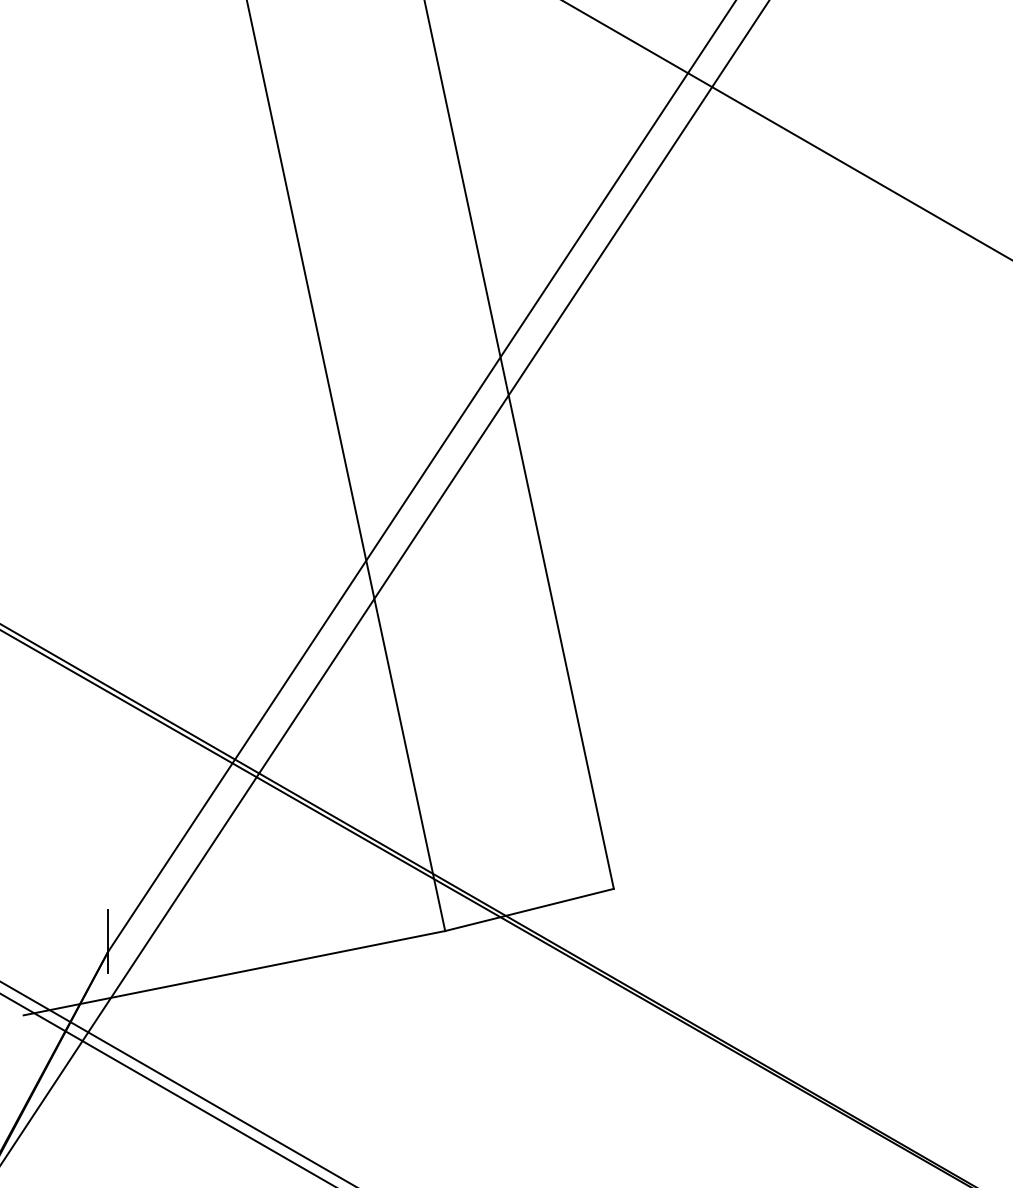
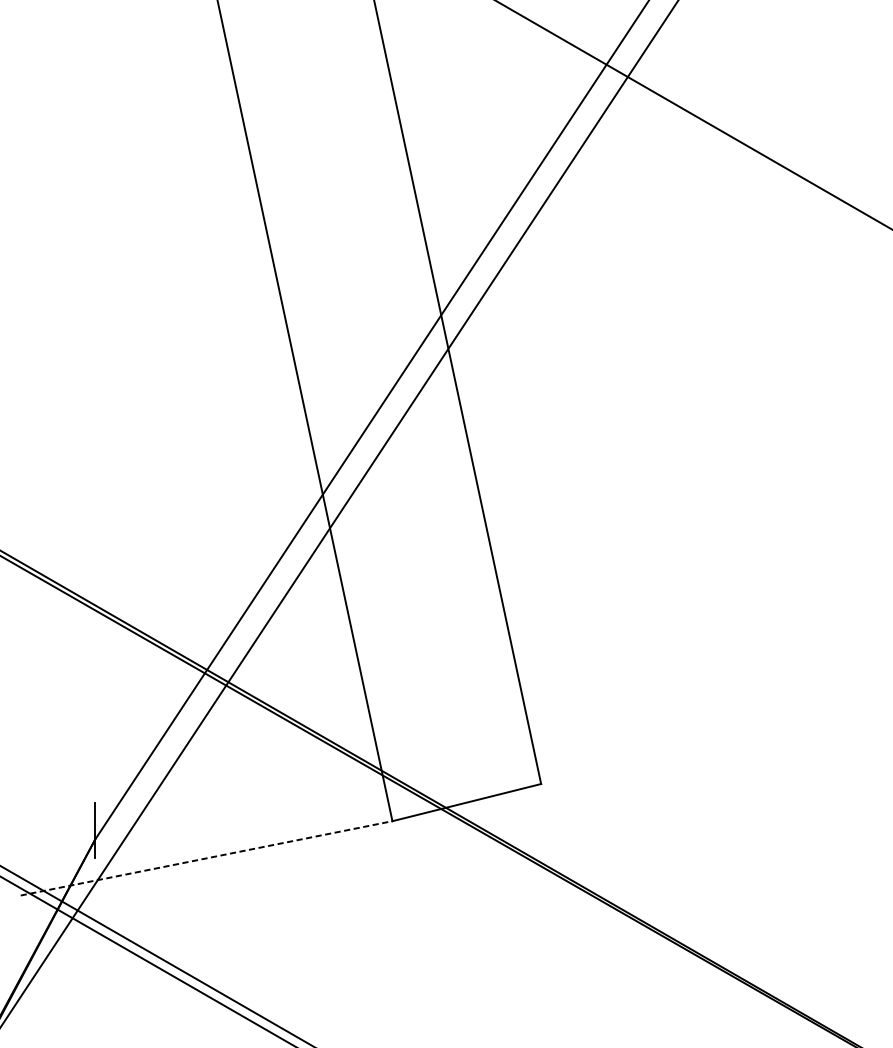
line: (234, 973) -> (206, 858), solid -> dashed

